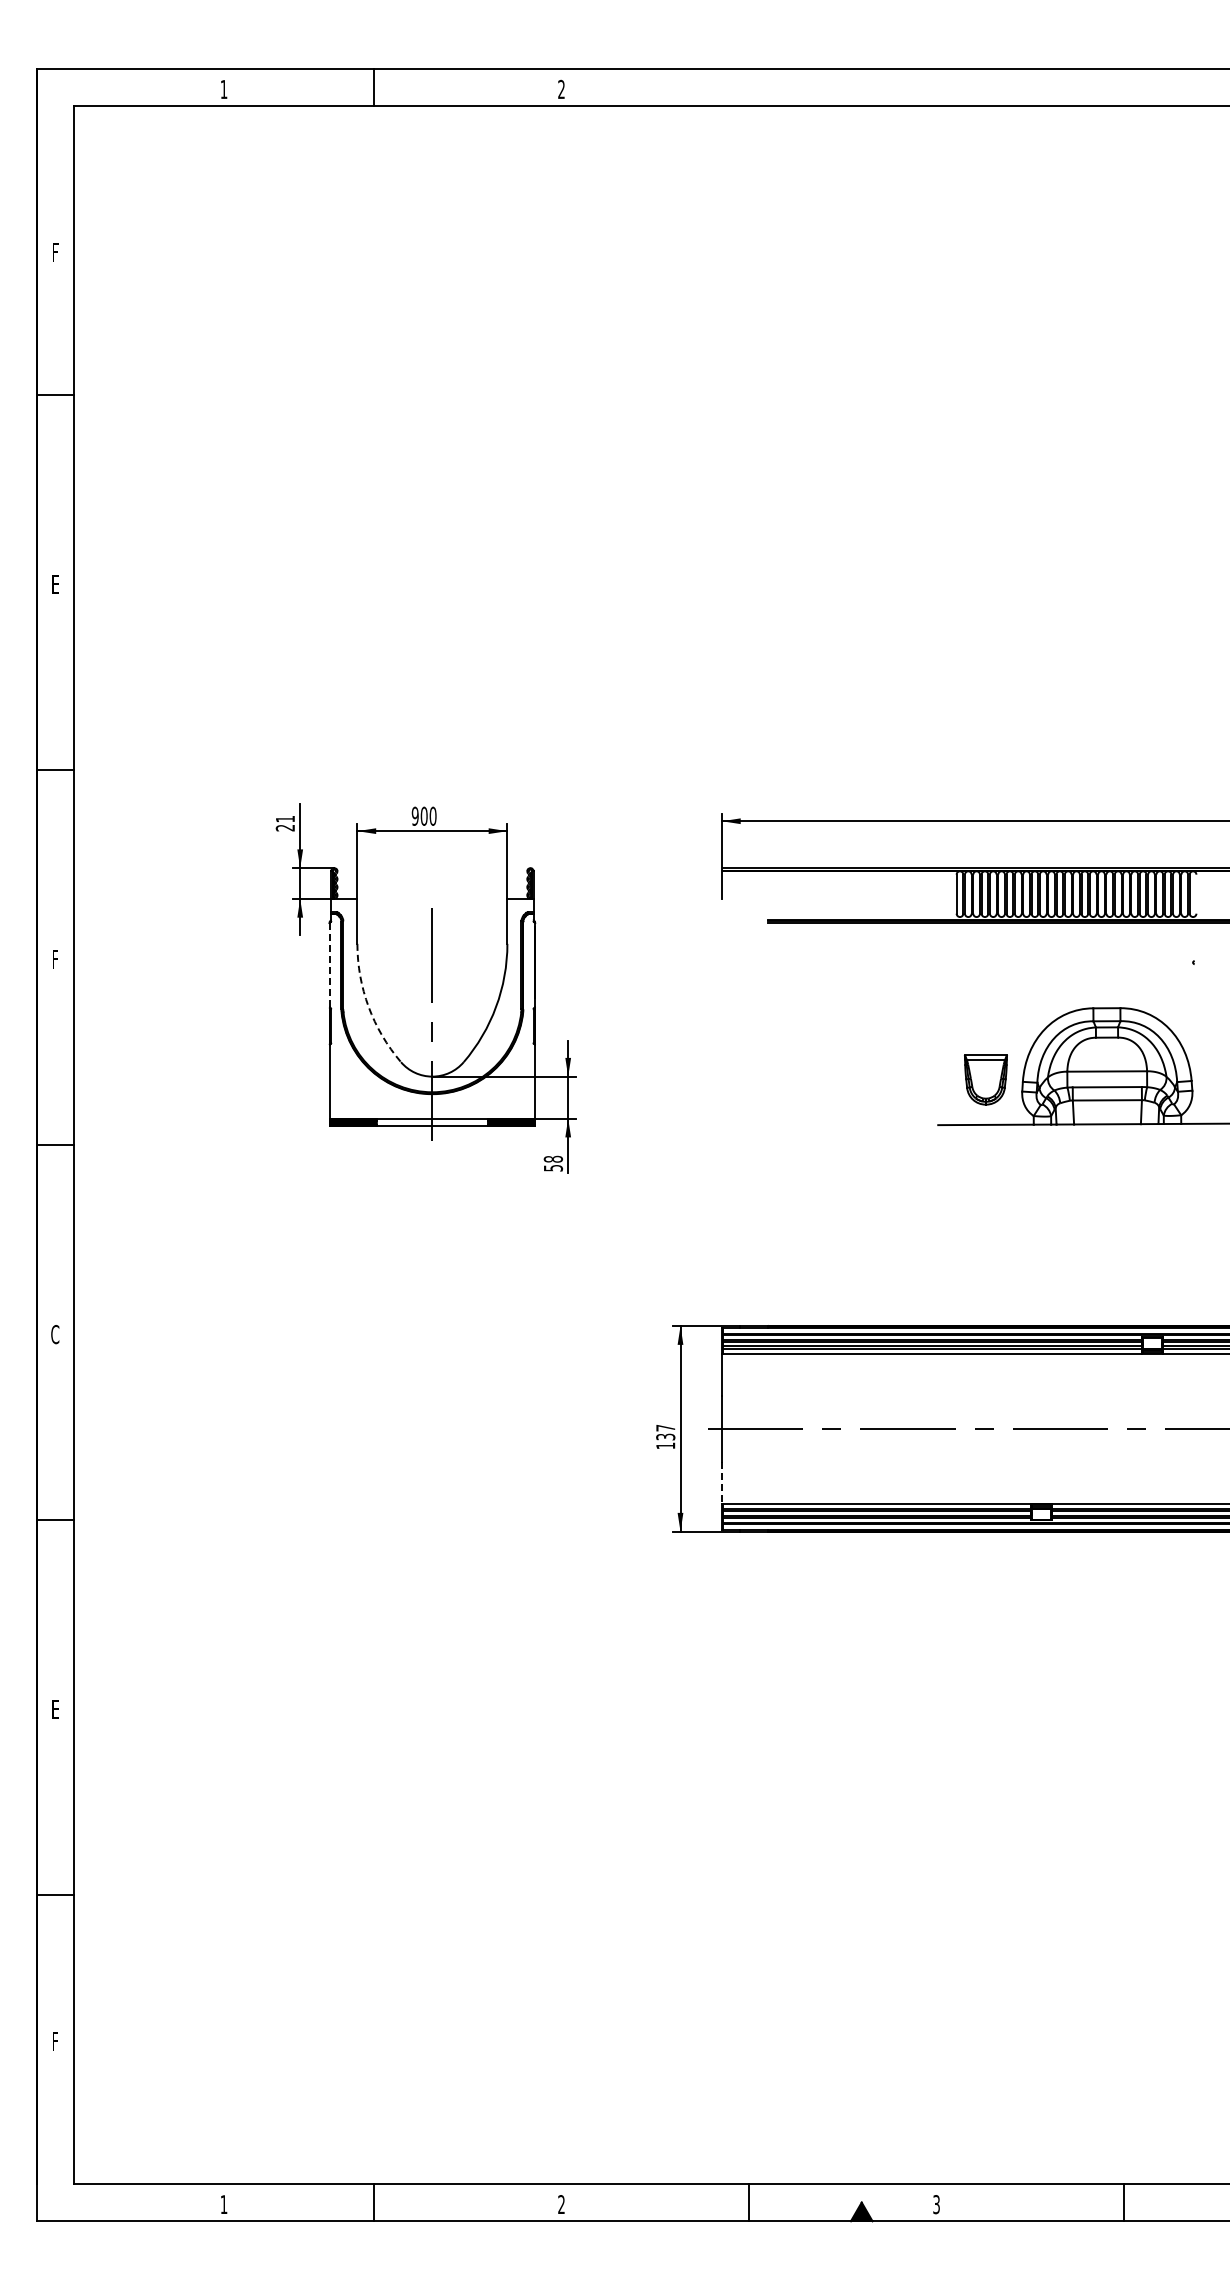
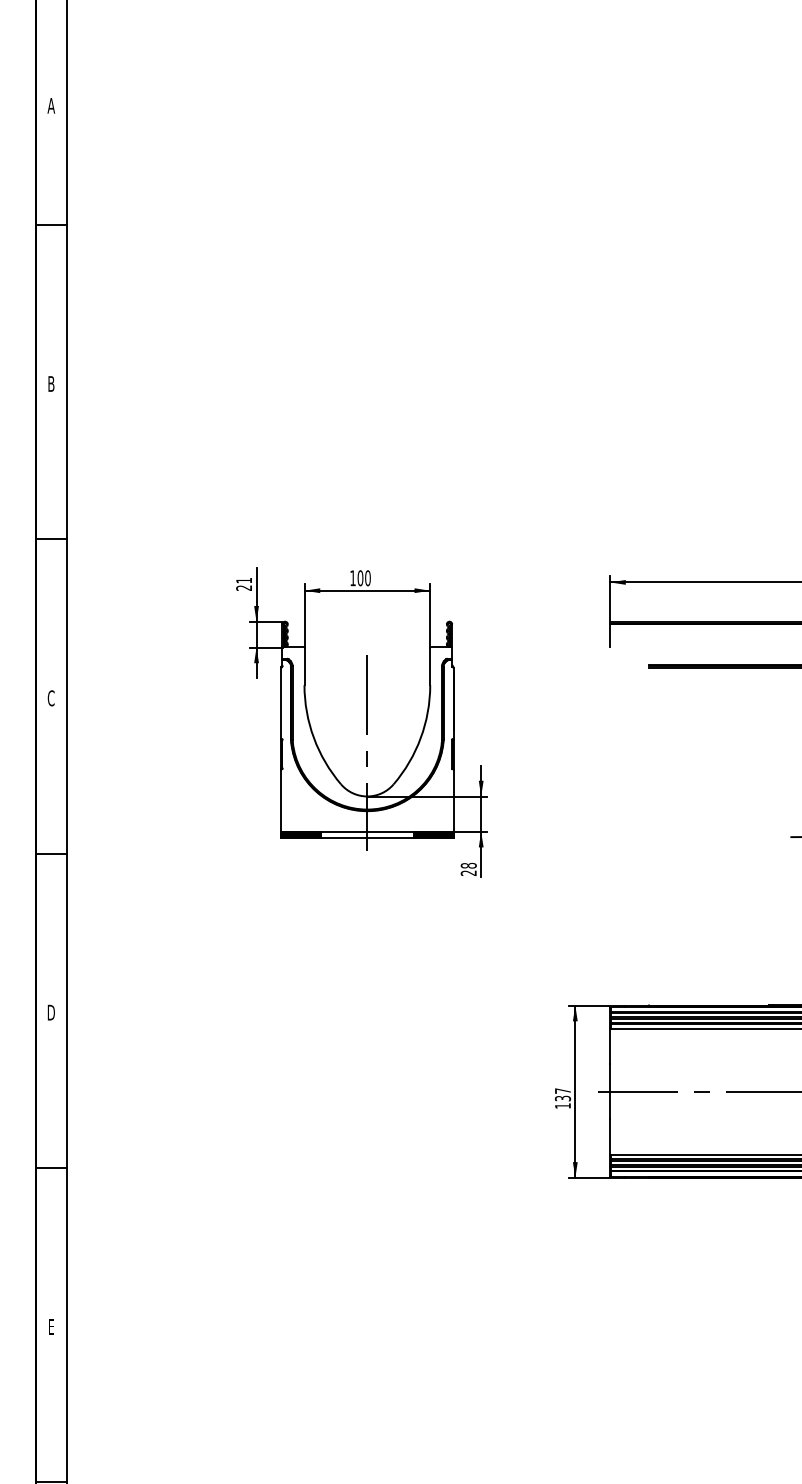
text: (54, 252) -> (50, 105), F -> A
text: (55, 584) -> (51, 383), E -> B
text: (414, 815) -> (352, 577), 900 -> 100
text: (55, 959) -> (51, 698), F -> C
line: (329, 964) -> (281, 702), dashed -> solid
arc: (368, 1006) -> (313, 737), dashed -> solid
text: (553, 1168) -> (468, 873), 58 -> 28
text: (55, 1334) -> (51, 1012), C -> D
line: (721, 1483) -> (609, 1137), dashed -> solid

